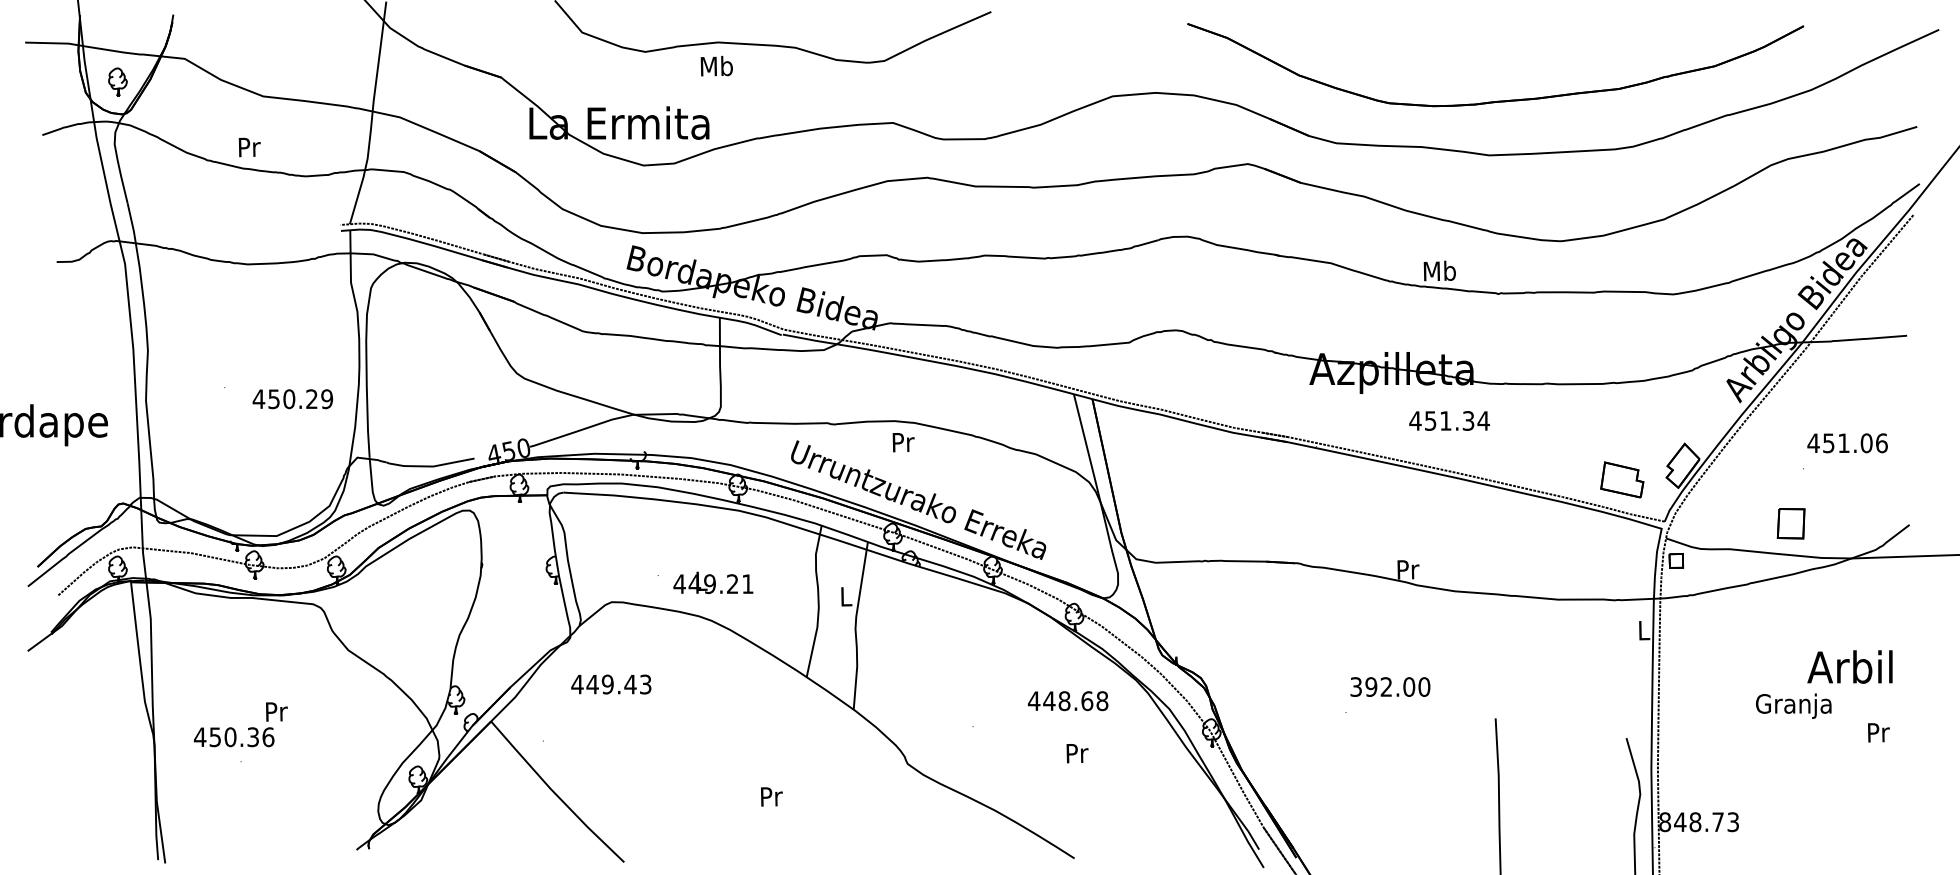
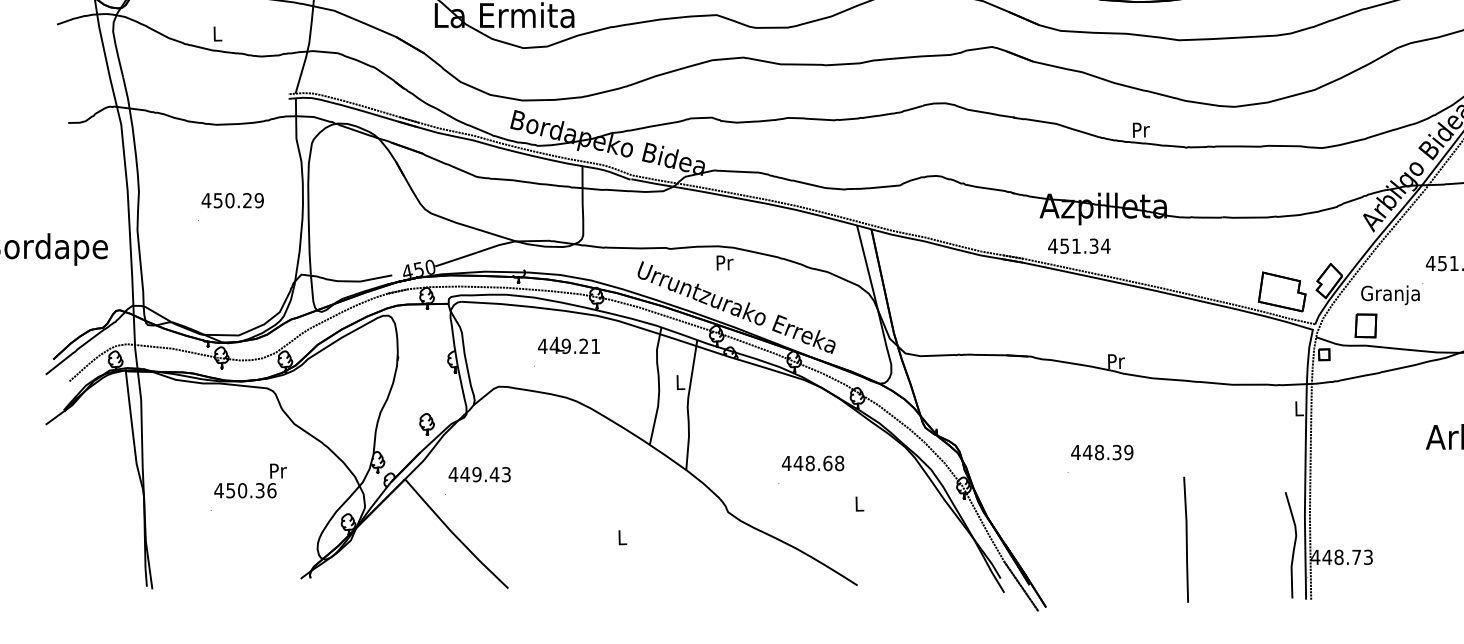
text: (249, 147) -> (217, 34), Pr -> L
text: (1439, 270) -> (1140, 129), Mb -> Pr
text: (292, 399) -> (232, 200), moved
text: (1449, 420) -> (1079, 245), moved
part: (1622, 479) -> (1282, 291), size x1.43
part: (1790, 523) -> (1365, 325), moved
text: (713, 582) -> (569, 345), moved
part: (519, 650) -> (427, 424), added
text: (611, 684) -> (479, 474), moved
text: (1389, 686) -> (1101, 452), 392.00 -> 448.39
text: (1068, 701) -> (813, 463), moved
text: (1793, 705) -> (1390, 294), moved
text: (240, 724) -> (250, 480), moved
text: (1077, 753) -> (859, 504), Pr -> L
text: (771, 796) -> (622, 537), Pr -> L
text: (1665, 822) -> (1315, 557), 848.73 -> 448.73

